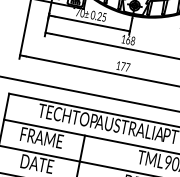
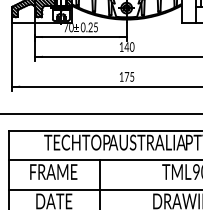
text: (130, 40) -> (129, 46), 168 -> 140
text: (128, 67) -> (132, 76), 177 -> 175

